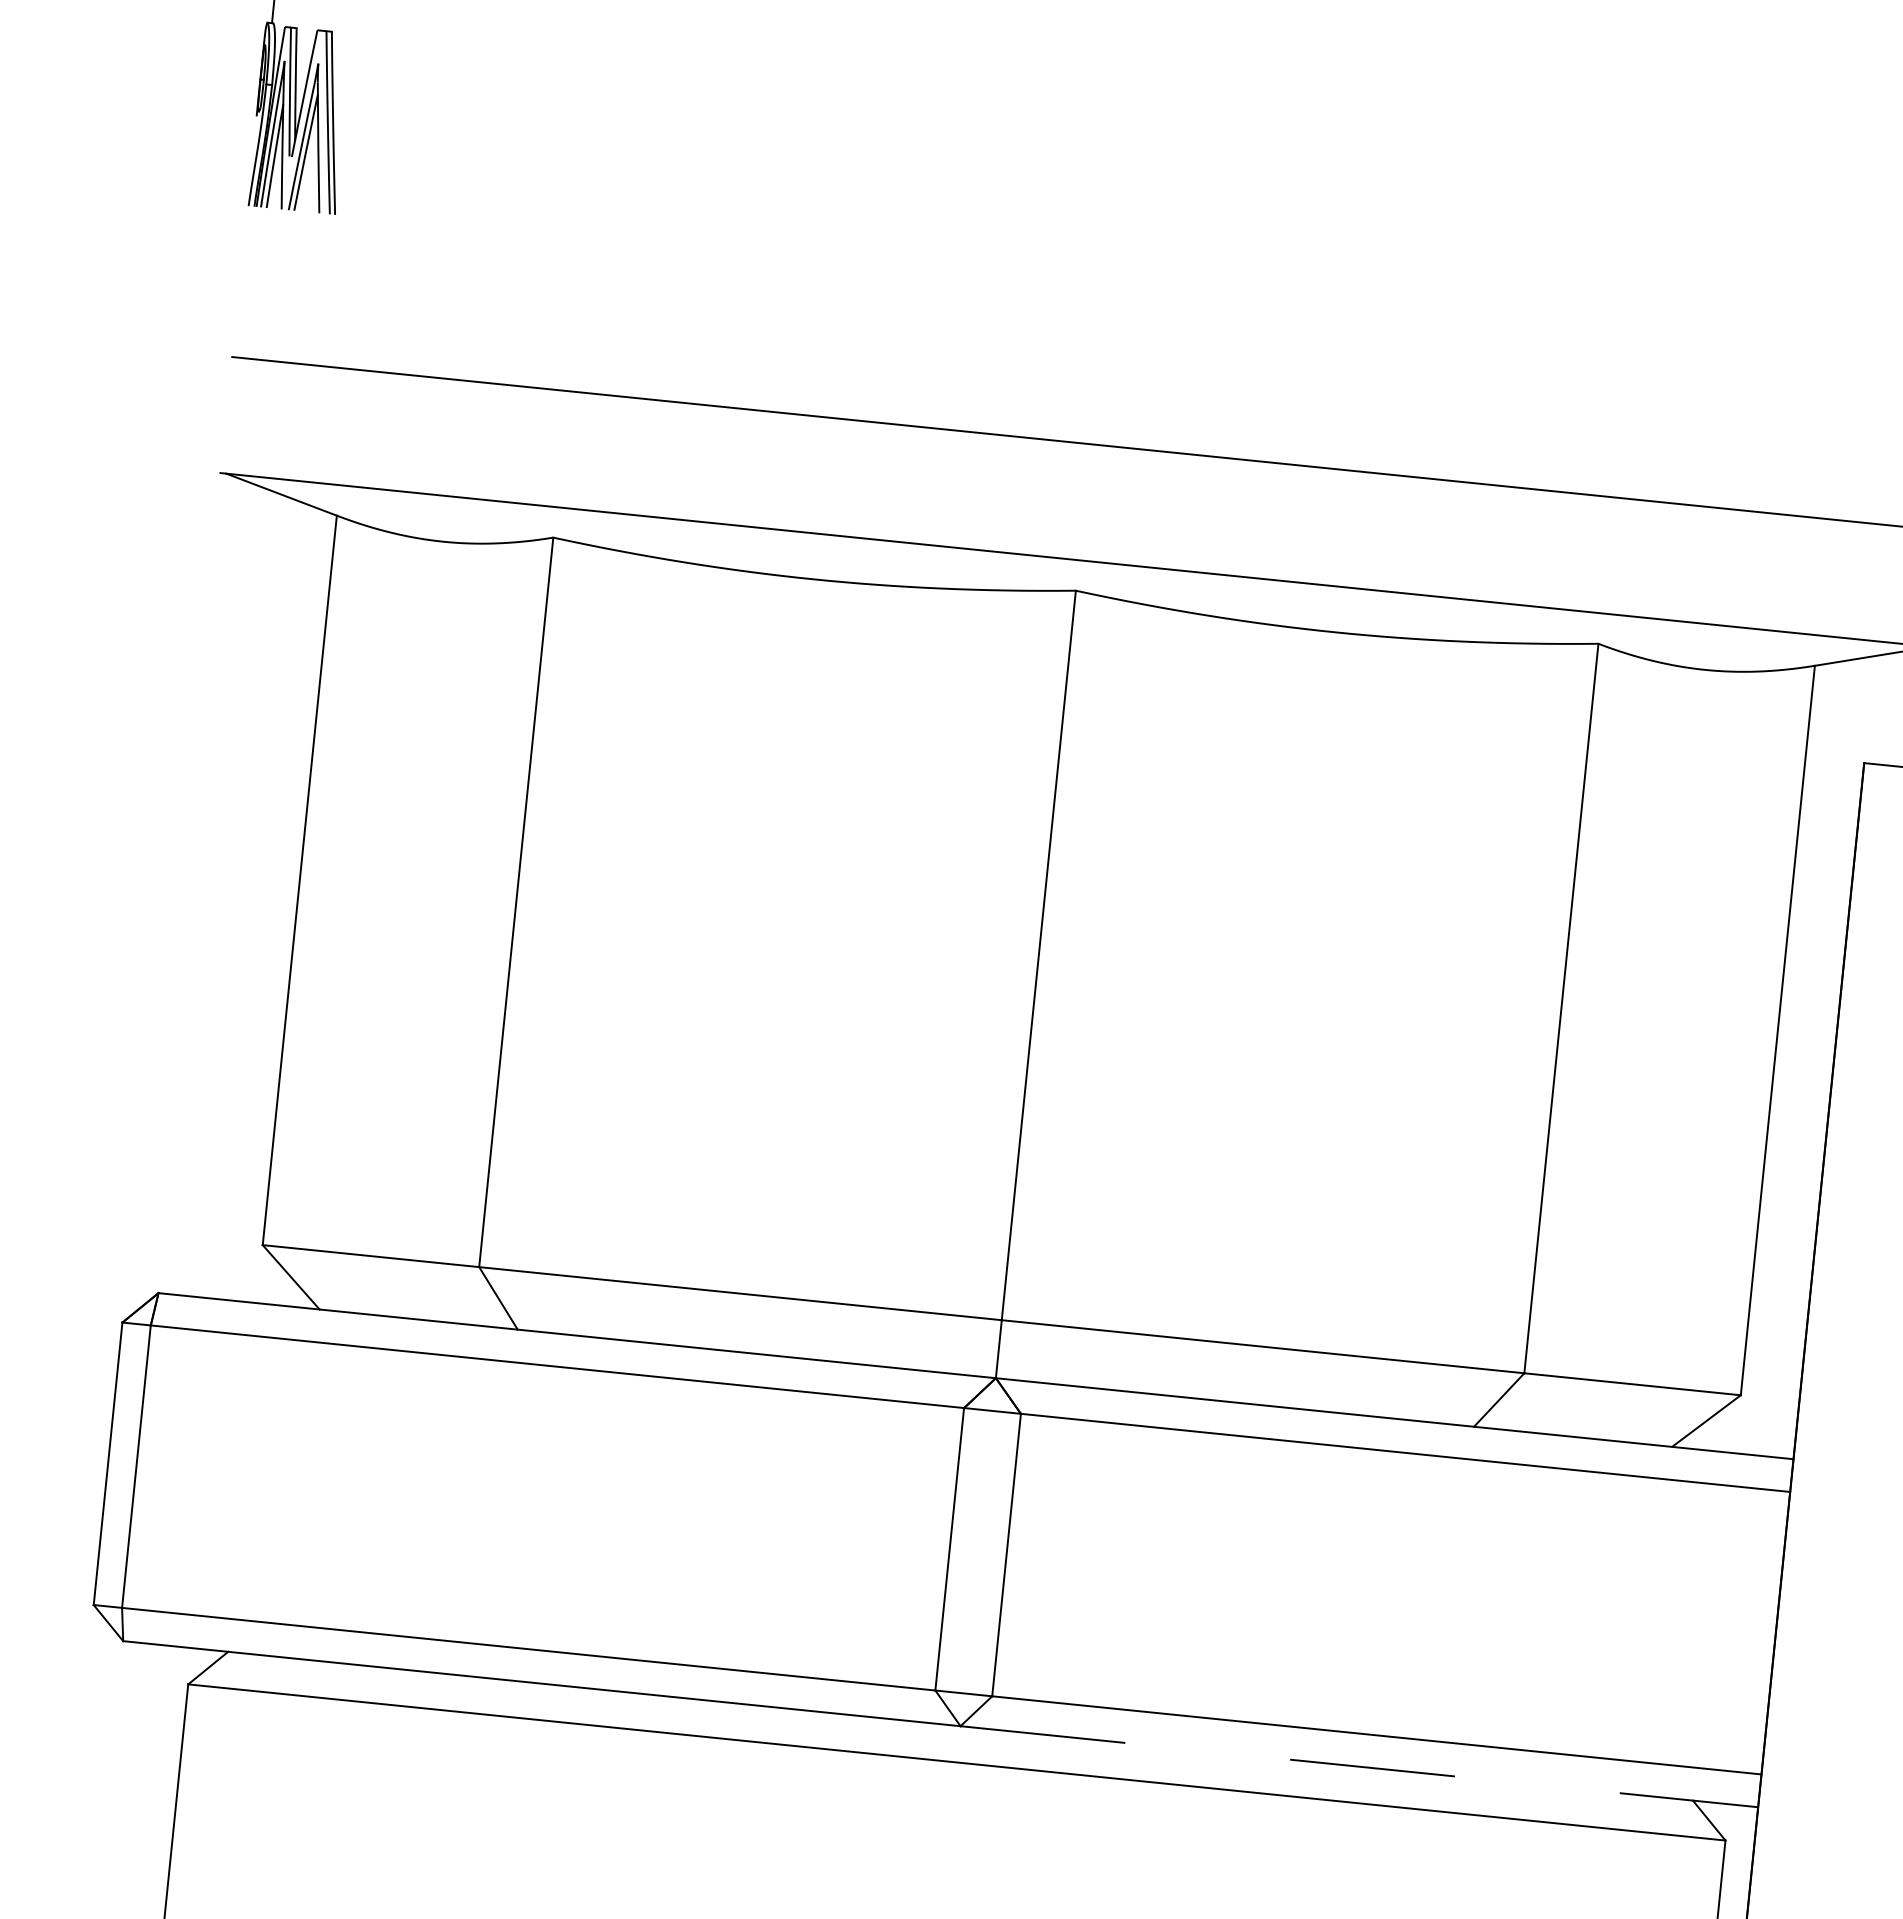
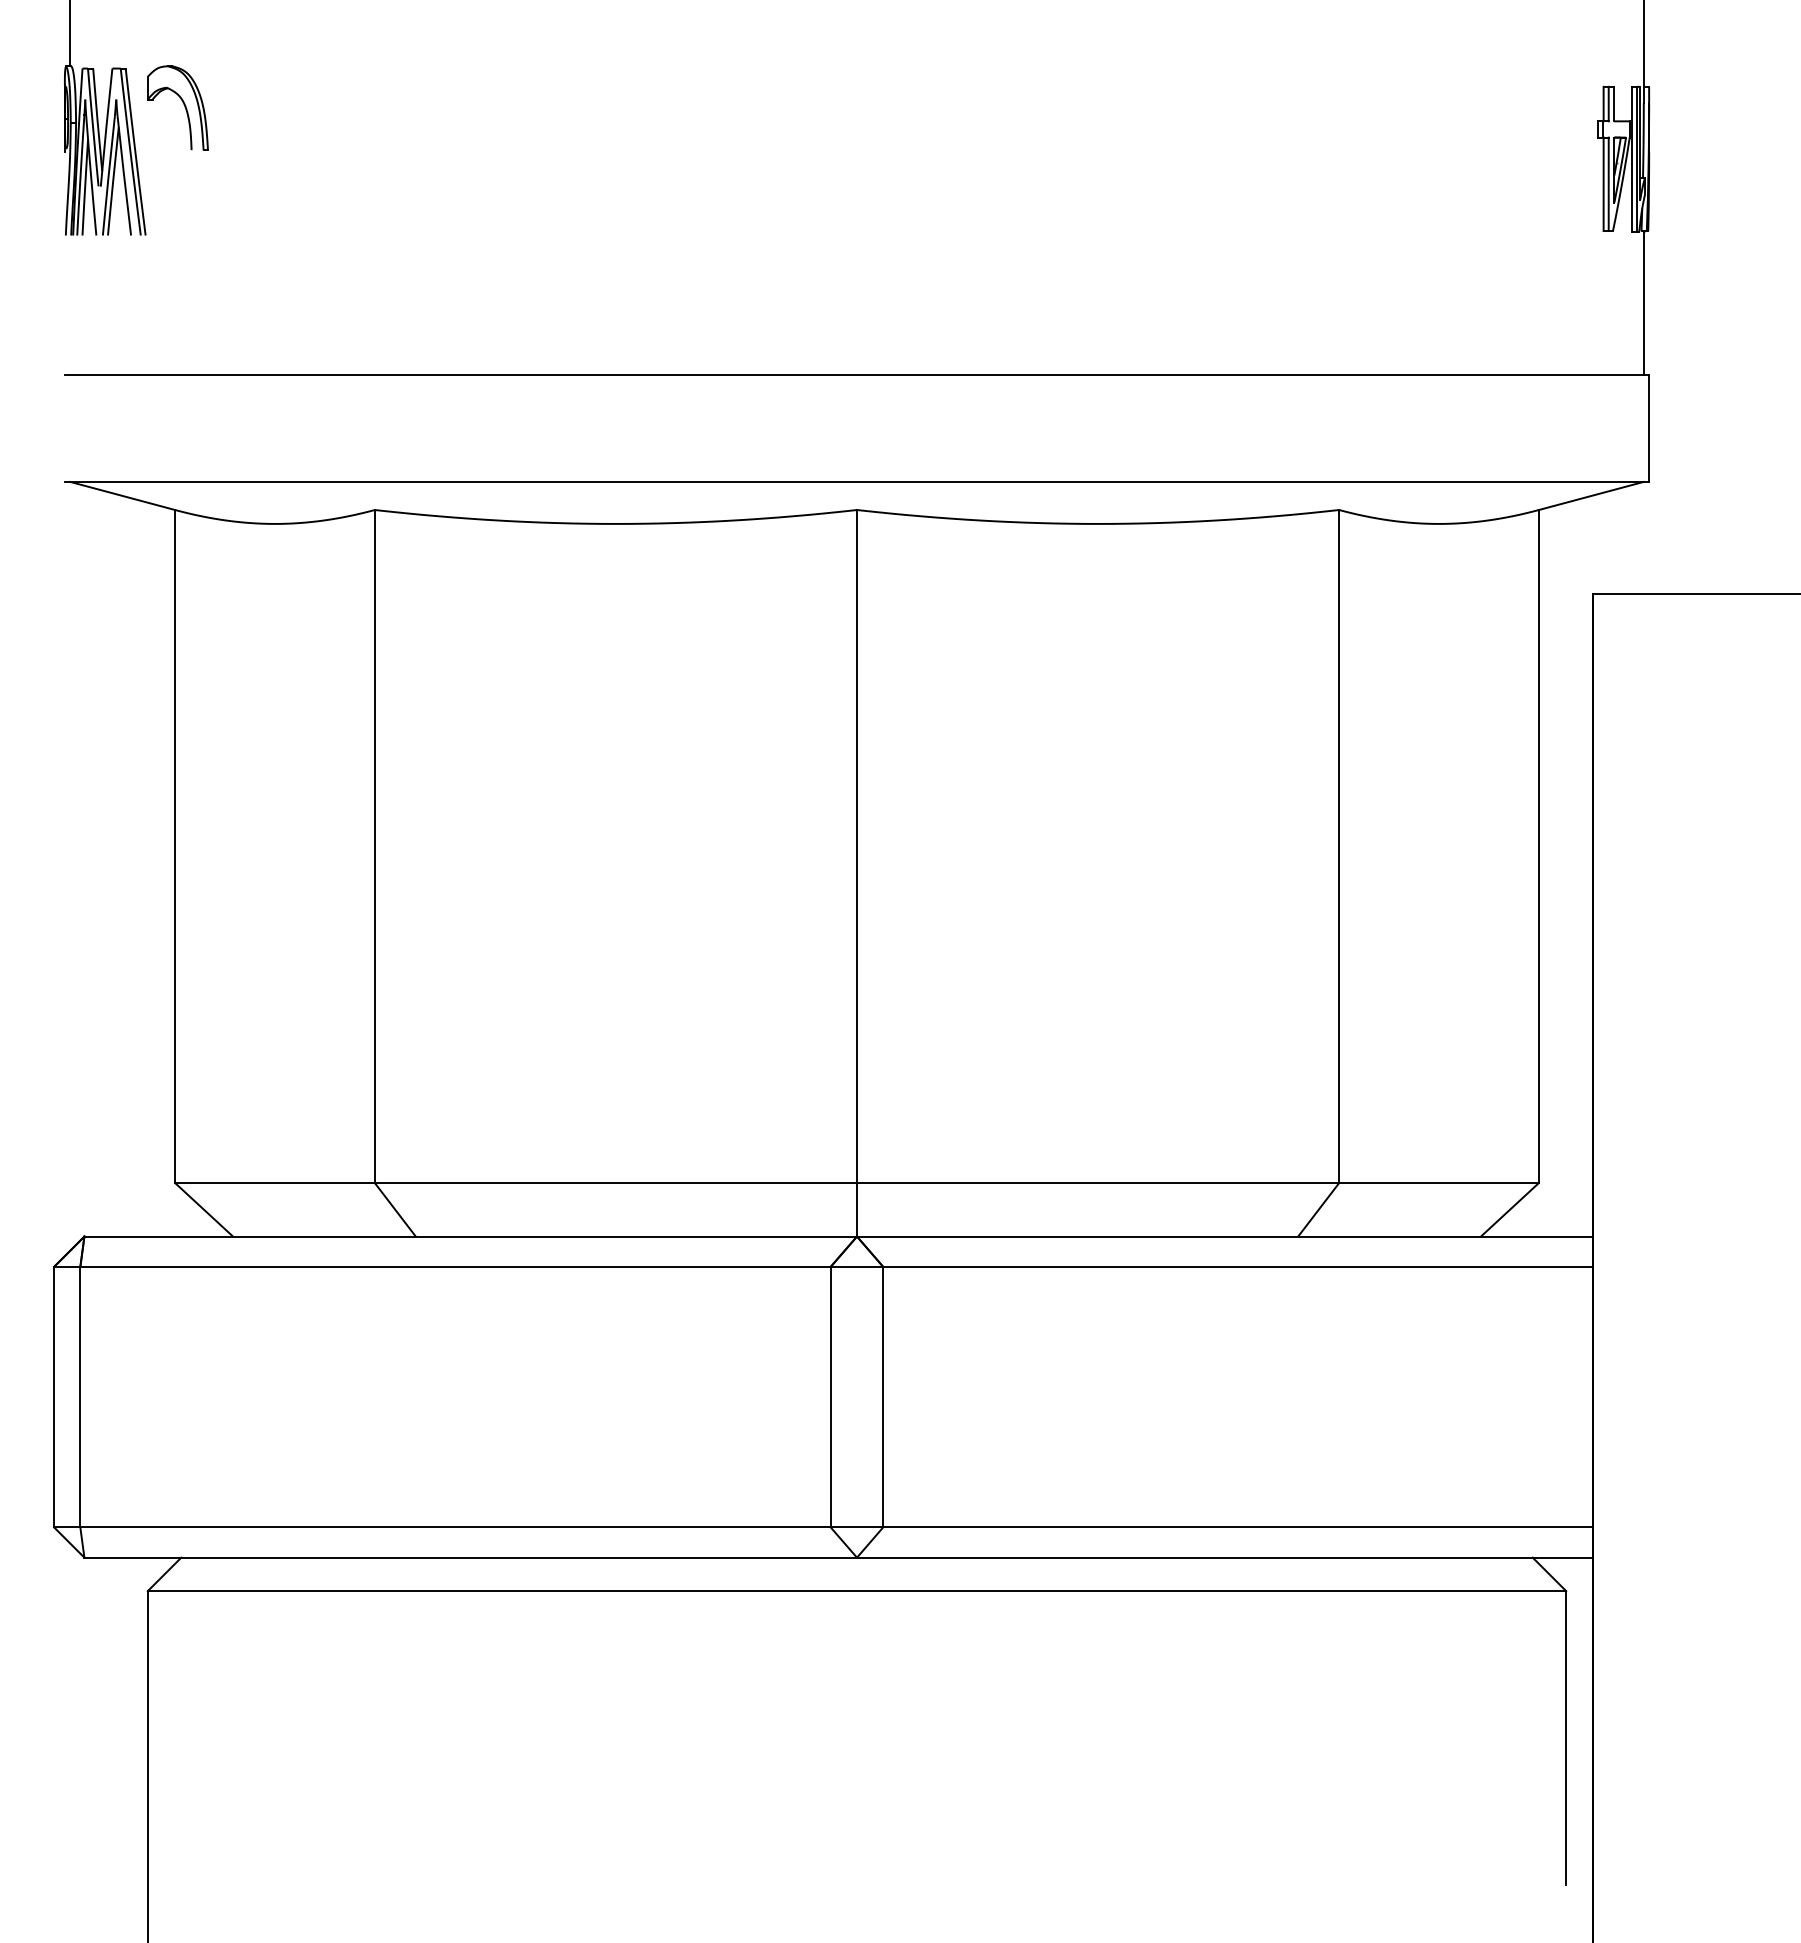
part: (390, 77) -> (183, 104), added
line: (1358, 1766) -> (1224, 1557), dashed -> solid

